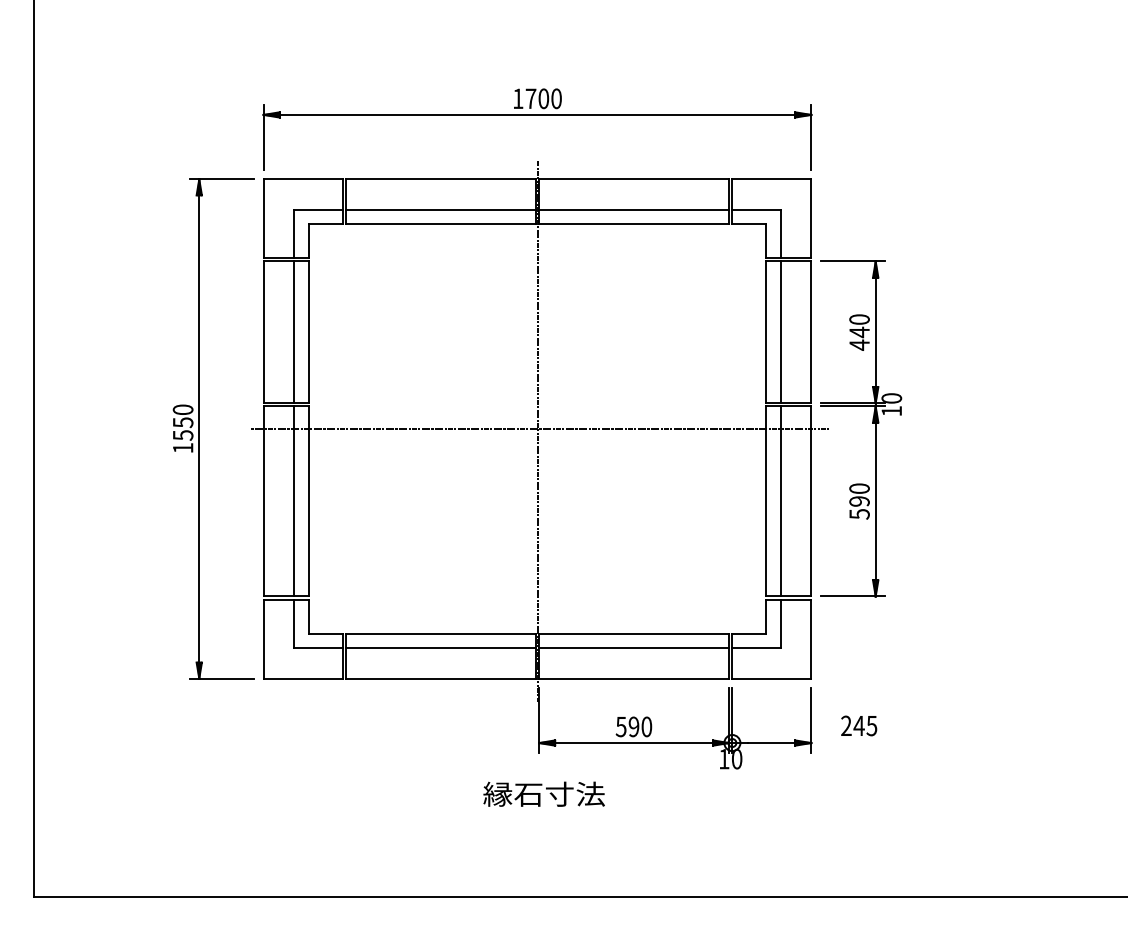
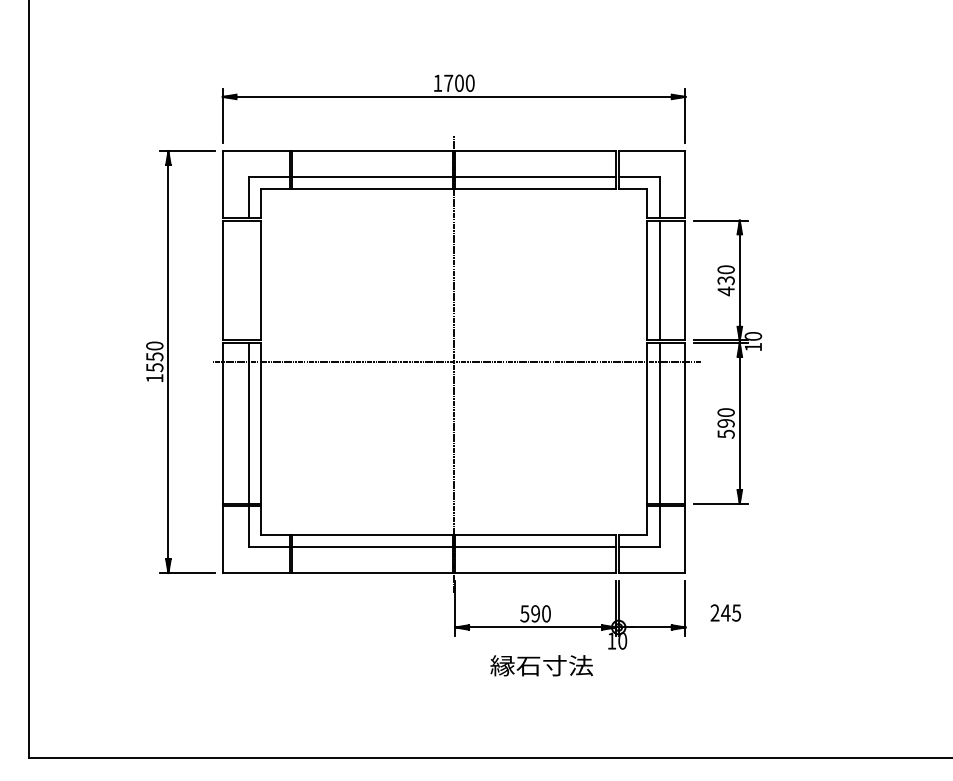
line: (294, 332) -> (248, 280), removed
text: (858, 332) -> (725, 280), 440 -> 430
text: (543, 793) -> (541, 665), moved

